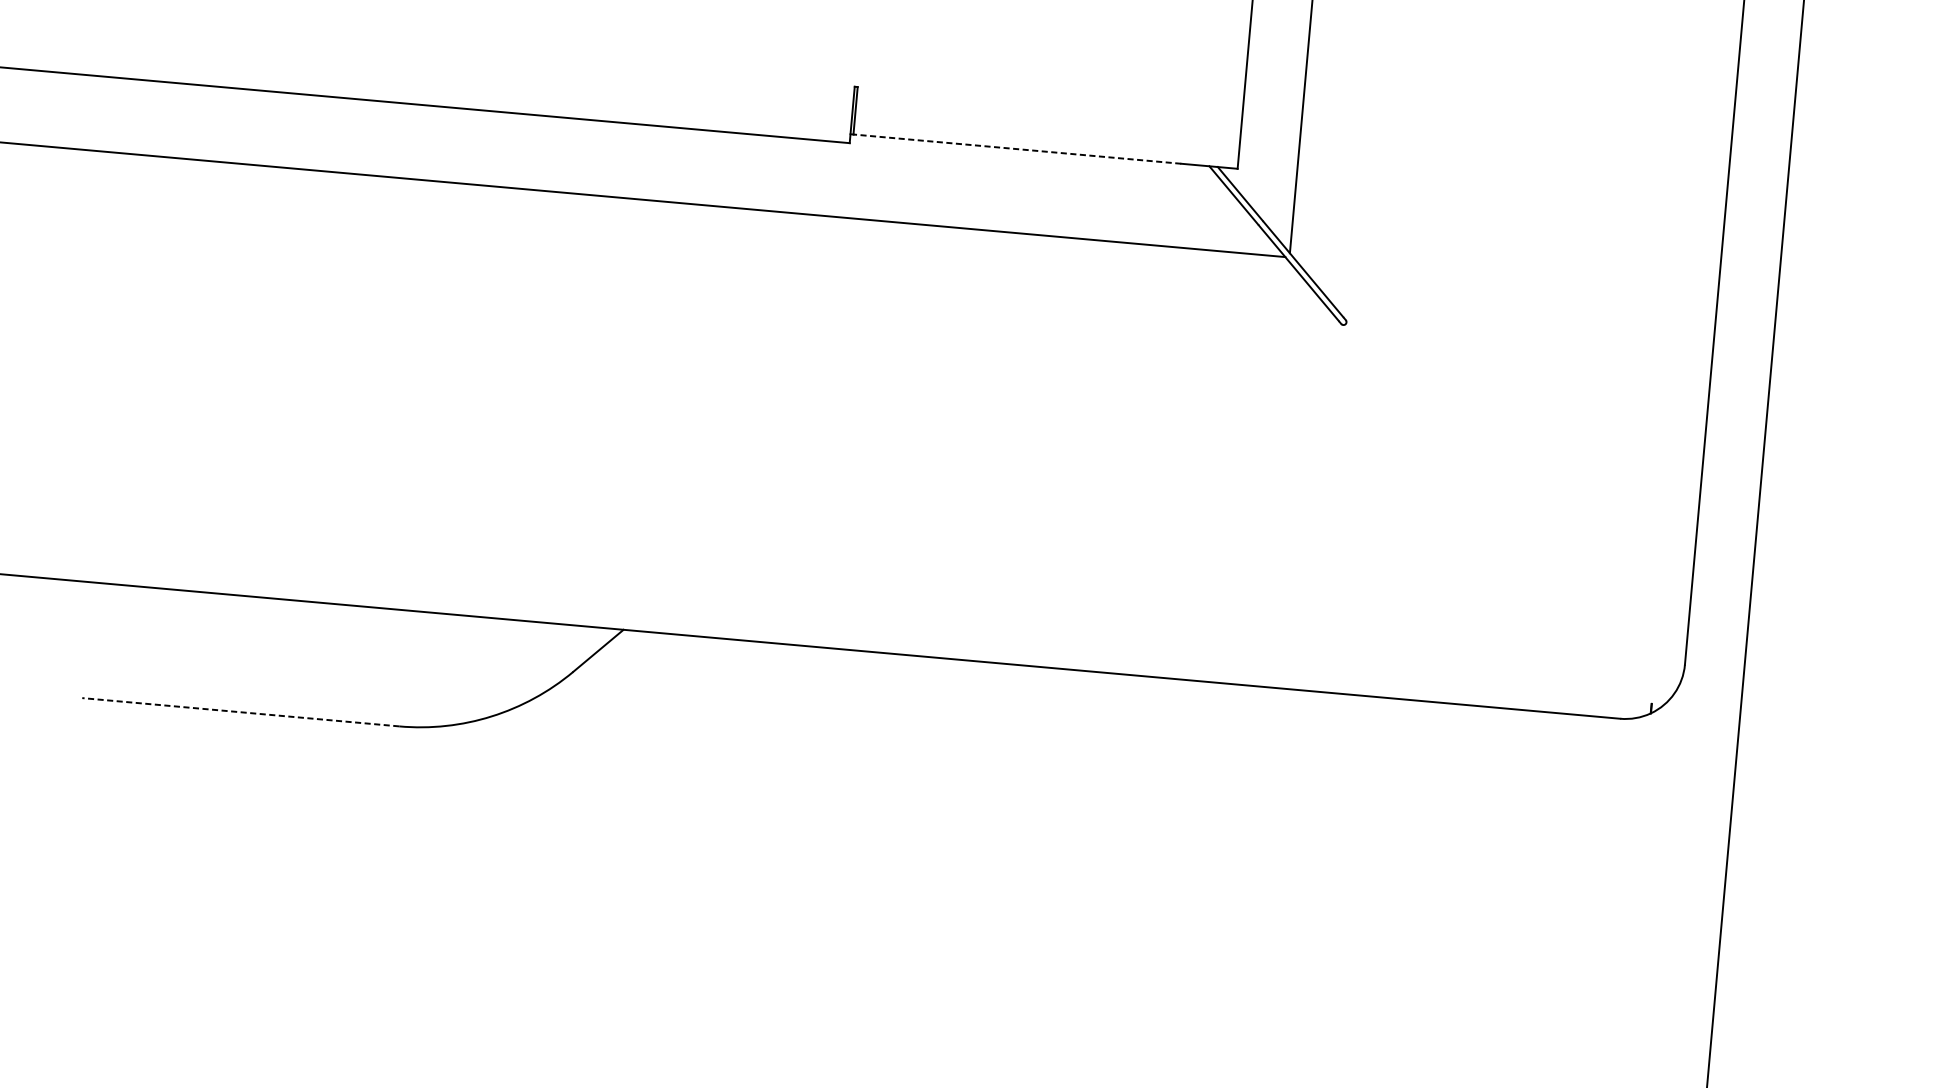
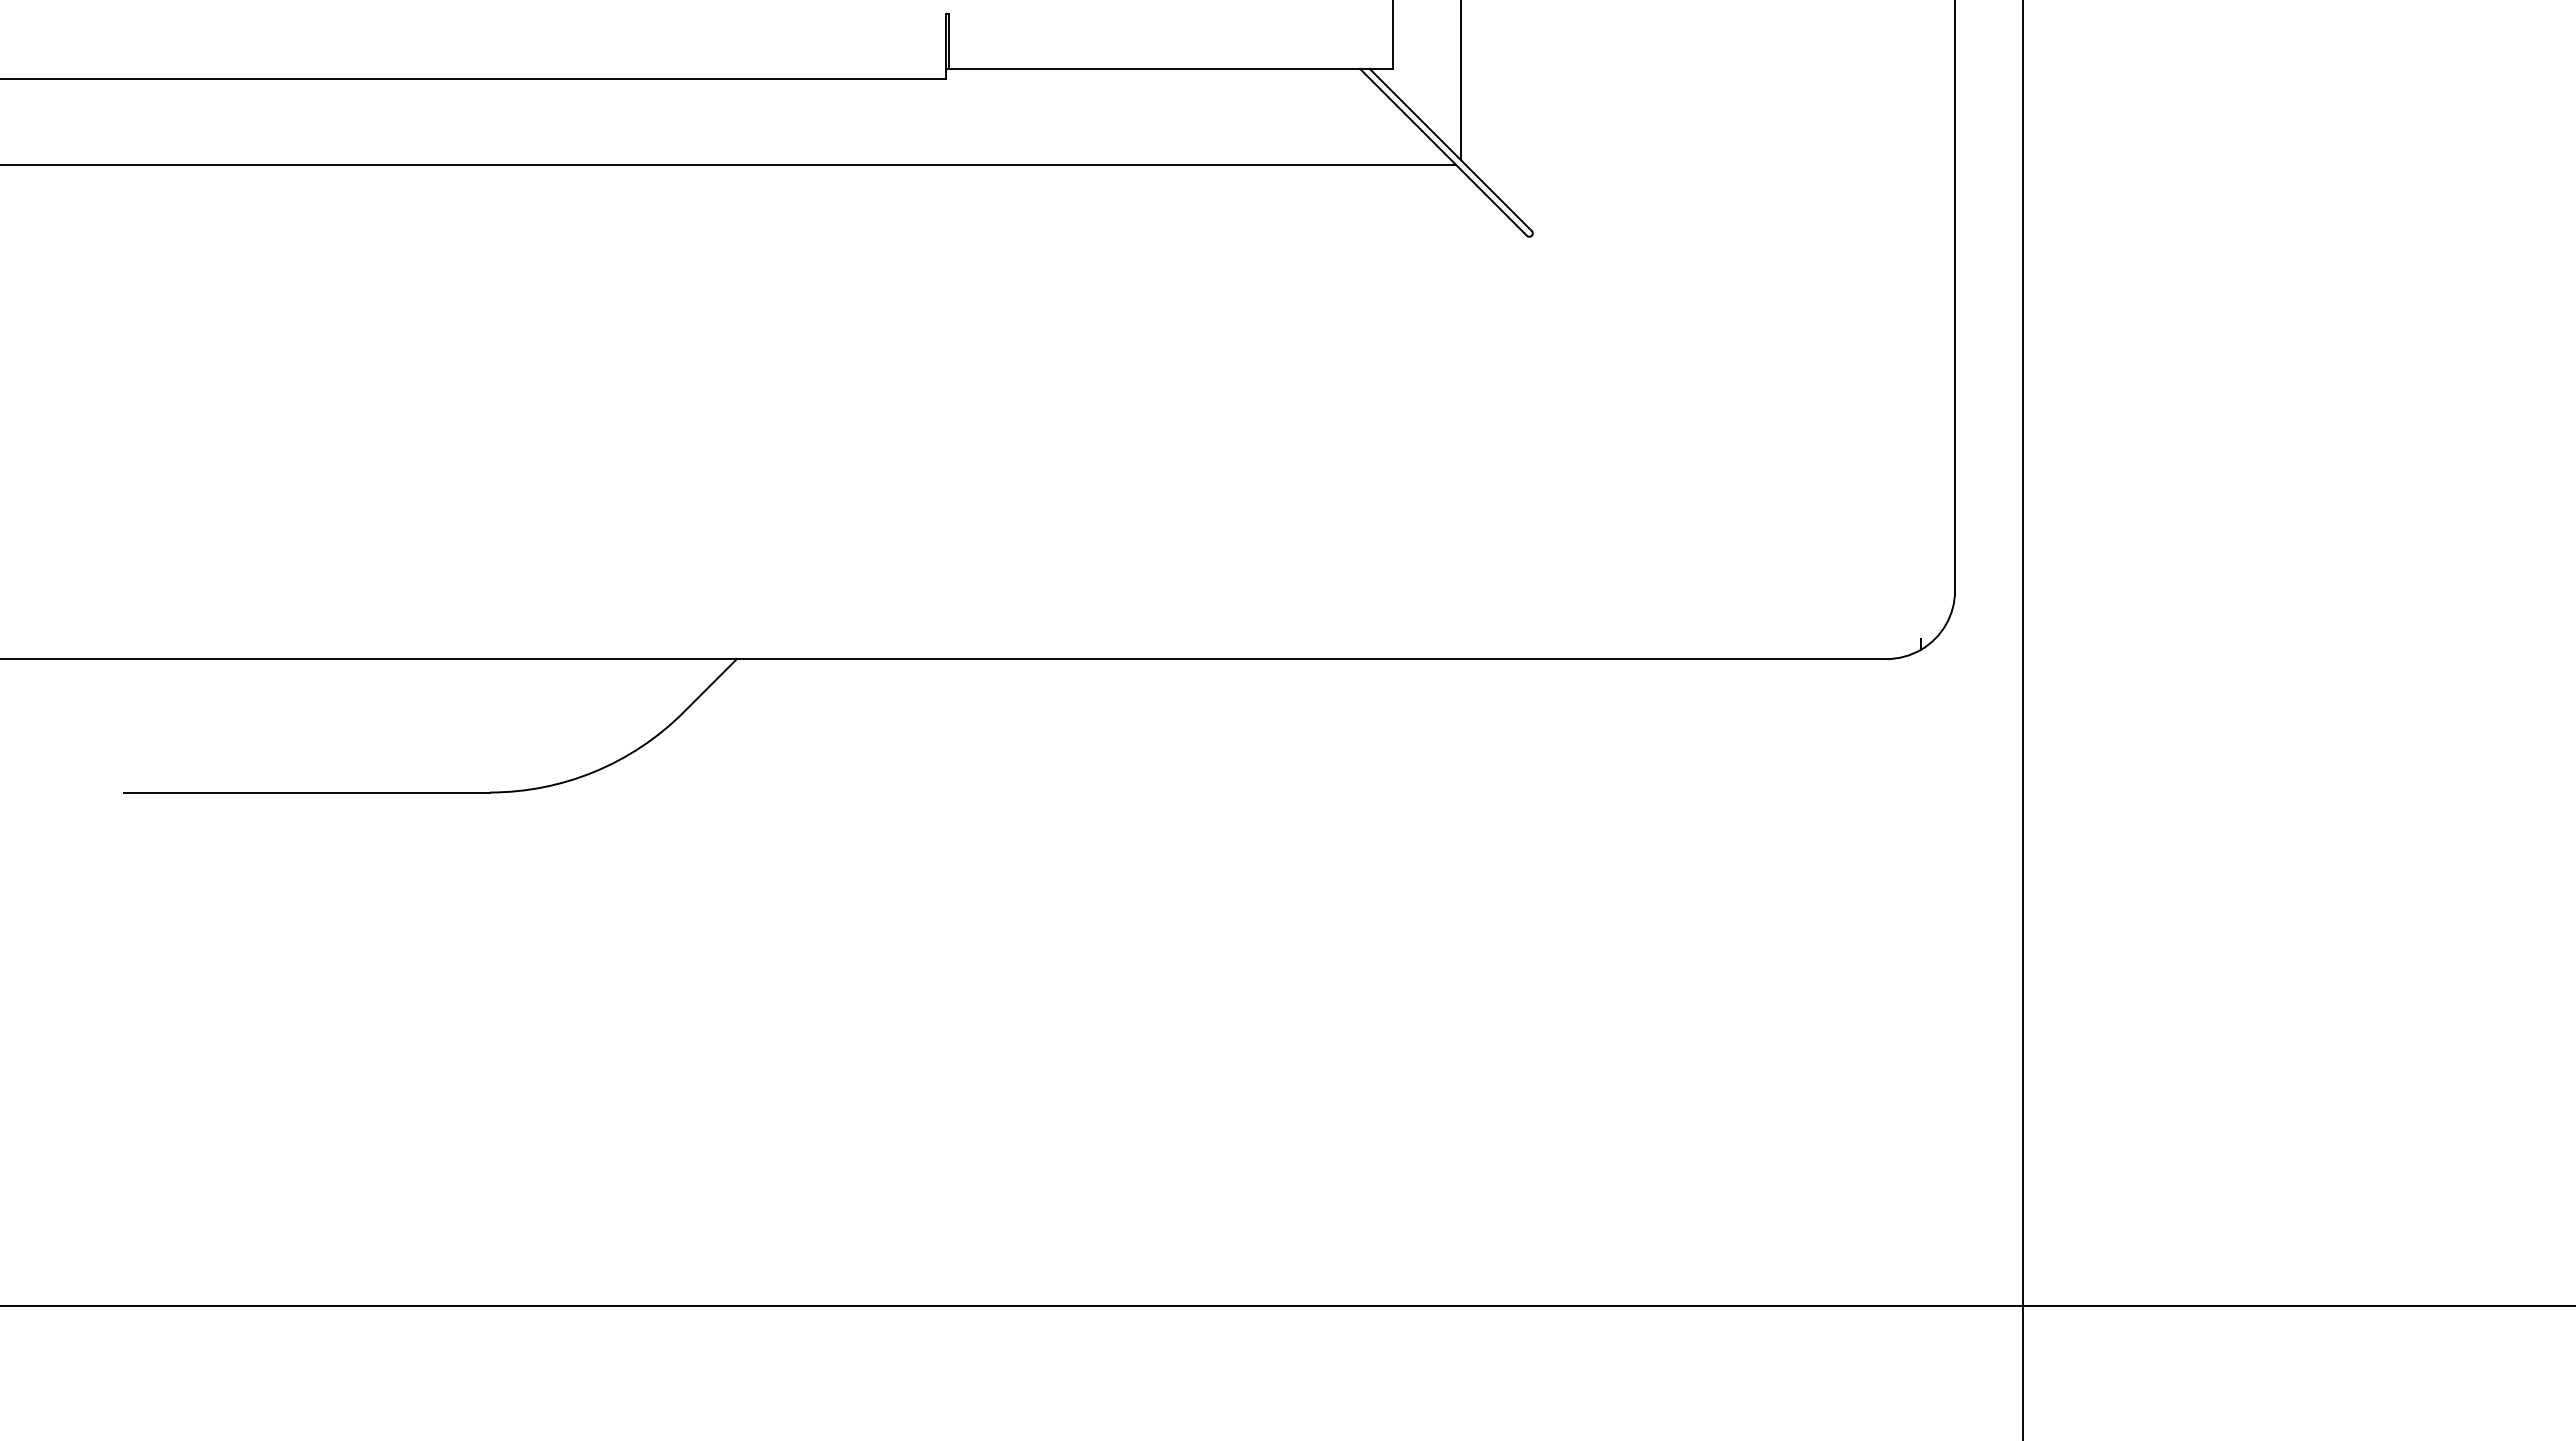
line: (1016, 148) -> (1137, 68), dashed -> solid
line: (240, 712) -> (307, 792), dashed -> solid

